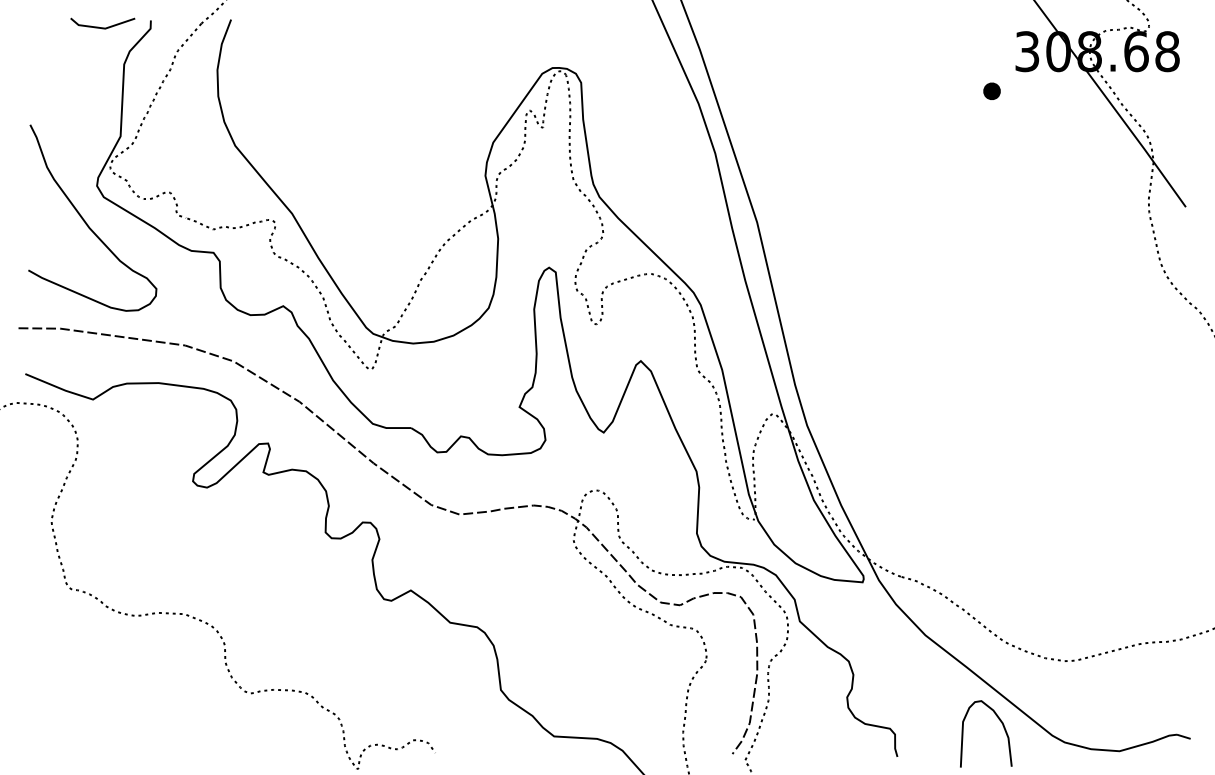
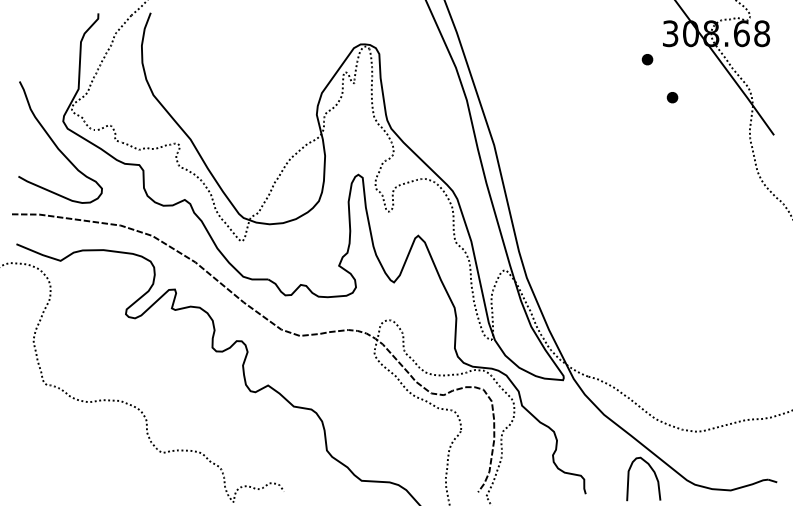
line: (102, 26) -> (66, 17), removed
part: (1030, 149) -> (672, 97), added

